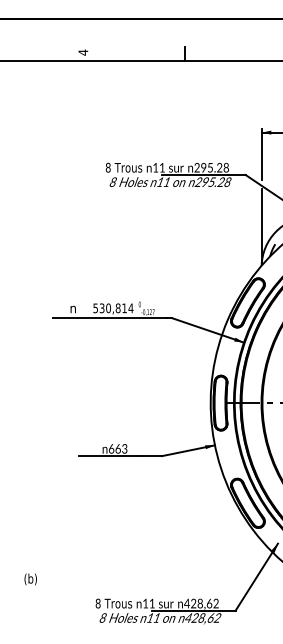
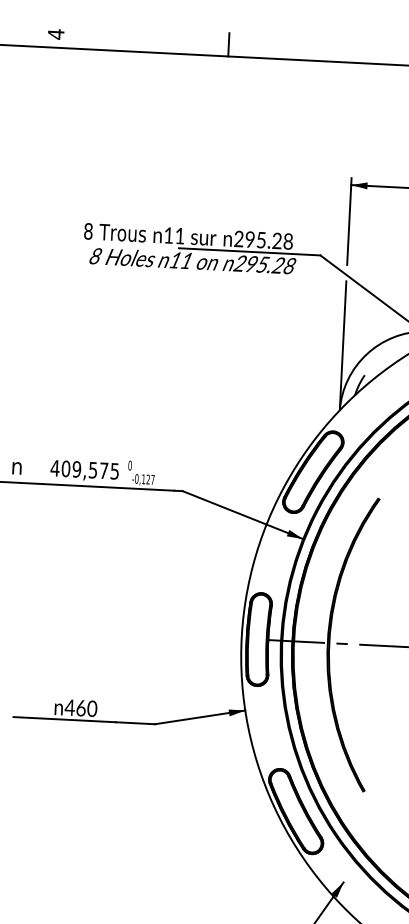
text: (113, 308) -> (85, 470), 530,814 -> 409,575
text: (117, 448) -> (80, 707), 663 -> 460

